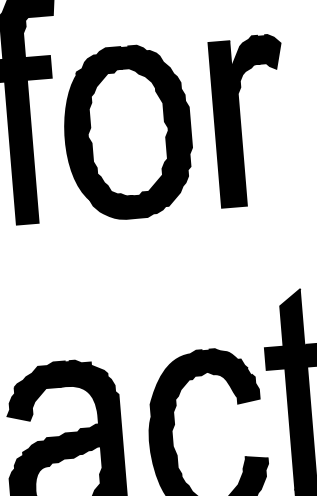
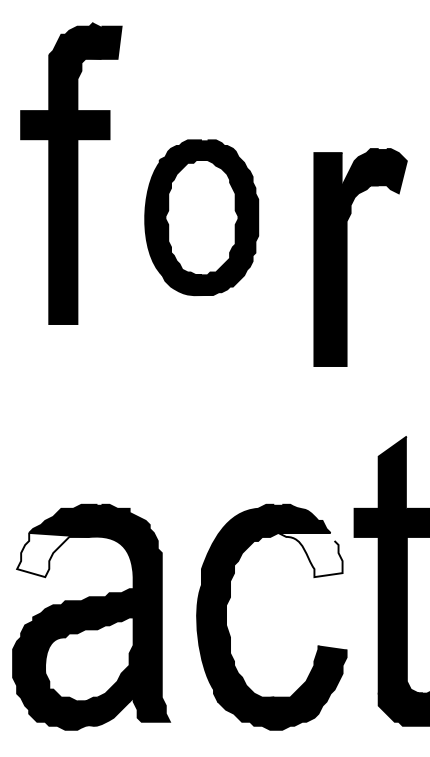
part: (240, 121) -> (347, 257), moved
part: (127, 132) -> (201, 217), size x0.7
fill: (233, 386) -> (310, 554), removed
fill: (34, 402) -> (53, 554), removed

